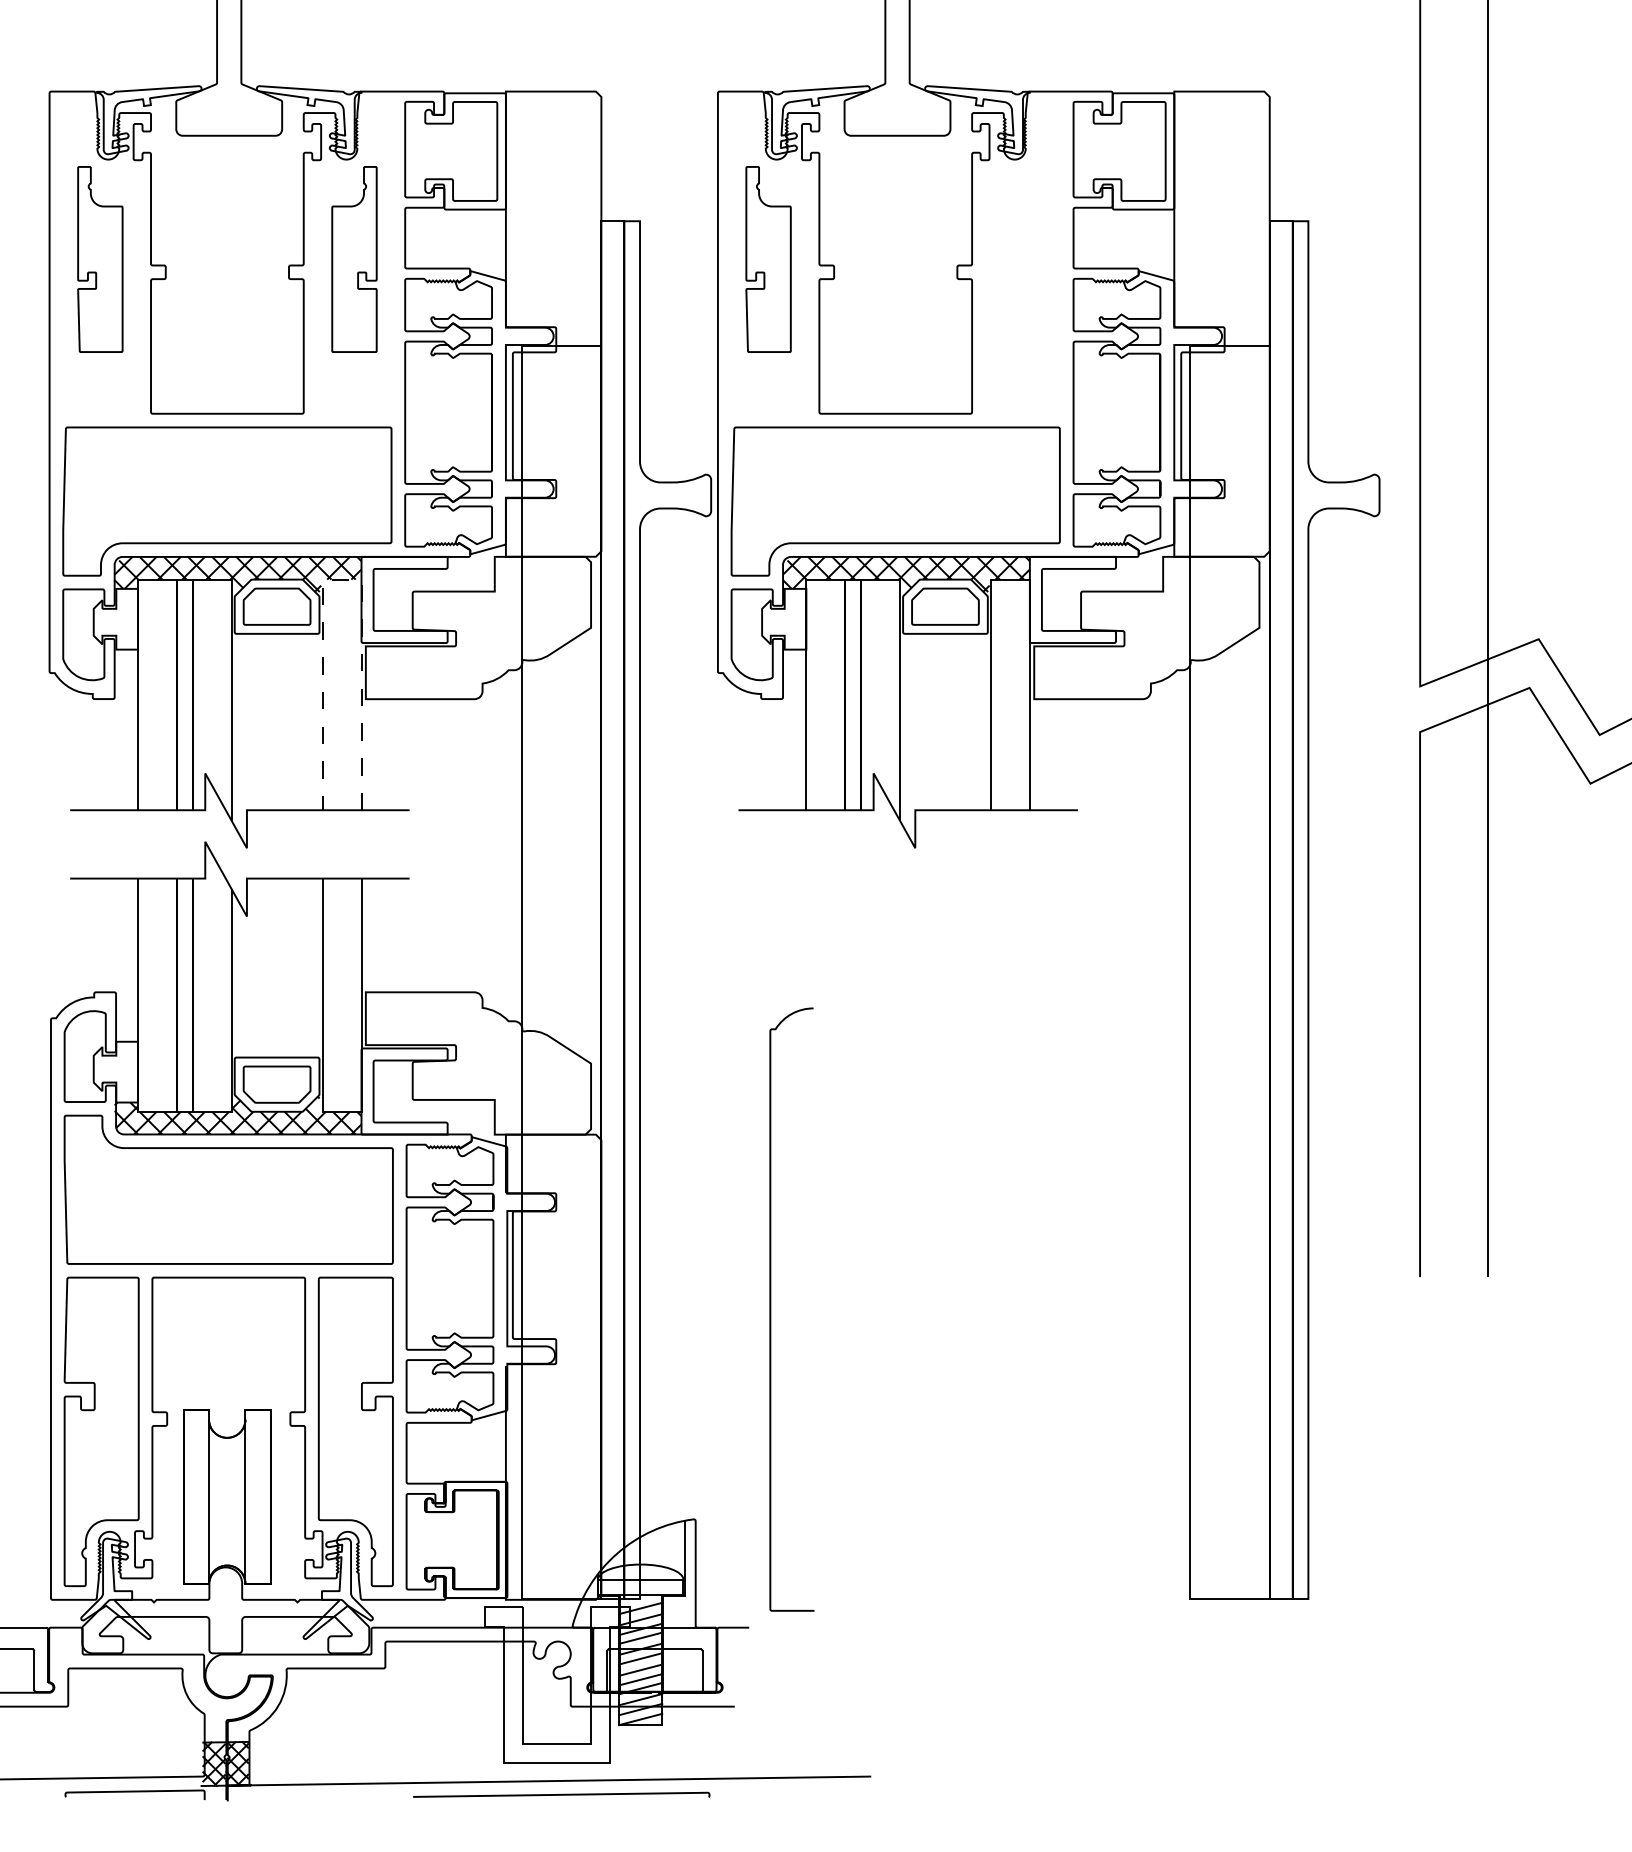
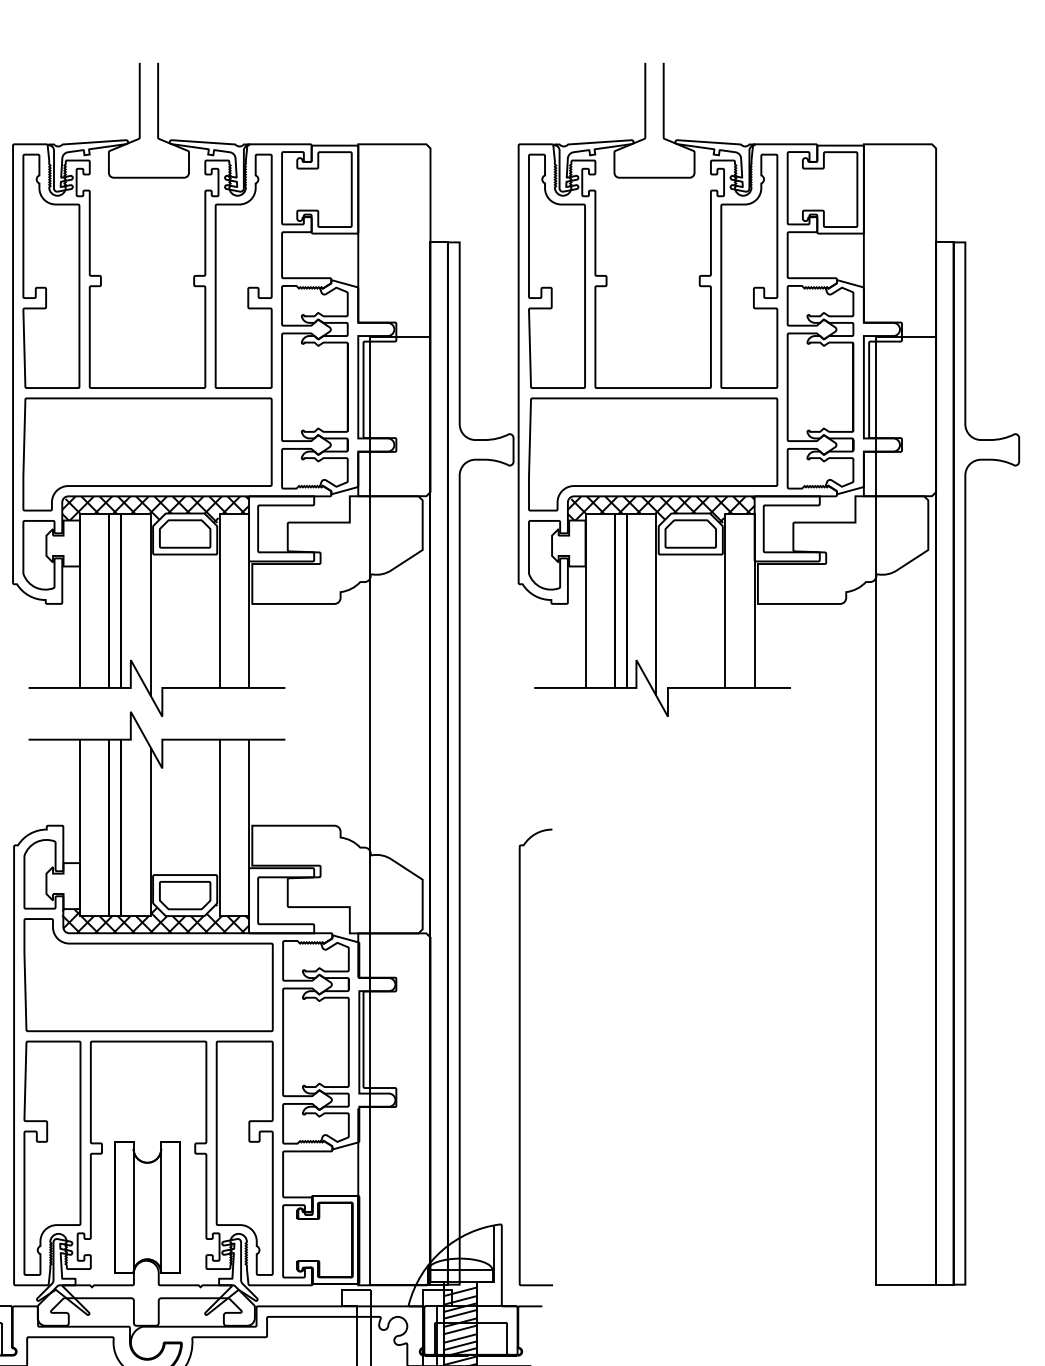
part: (100, 259) -> (51, 271), size x1.67
part: (354, 259) -> (243, 271), size x1.67
part: (768, 259) -> (556, 271), size x1.67
part: (1022, 259) -> (749, 271), added
line: (341, 579) -> (233, 513), dashed -> solid
curve: (771, 1309) -> (520, 1057), moved

